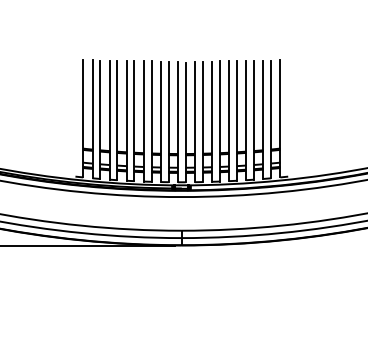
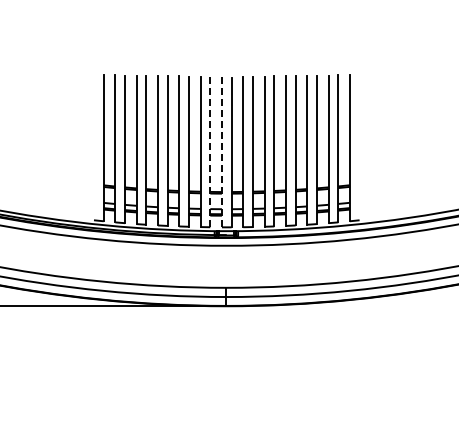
line: (168, 122) -> (210, 152), solid -> dashed
line: (177, 122) -> (221, 152), solid -> dashed

